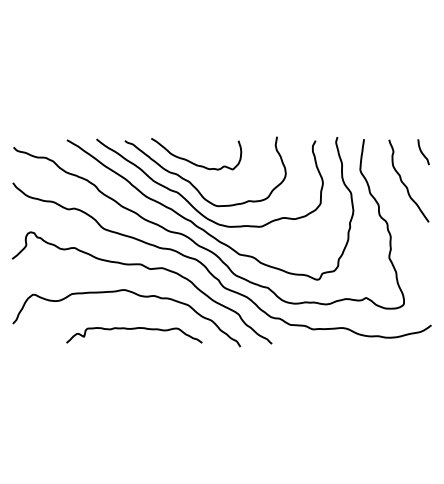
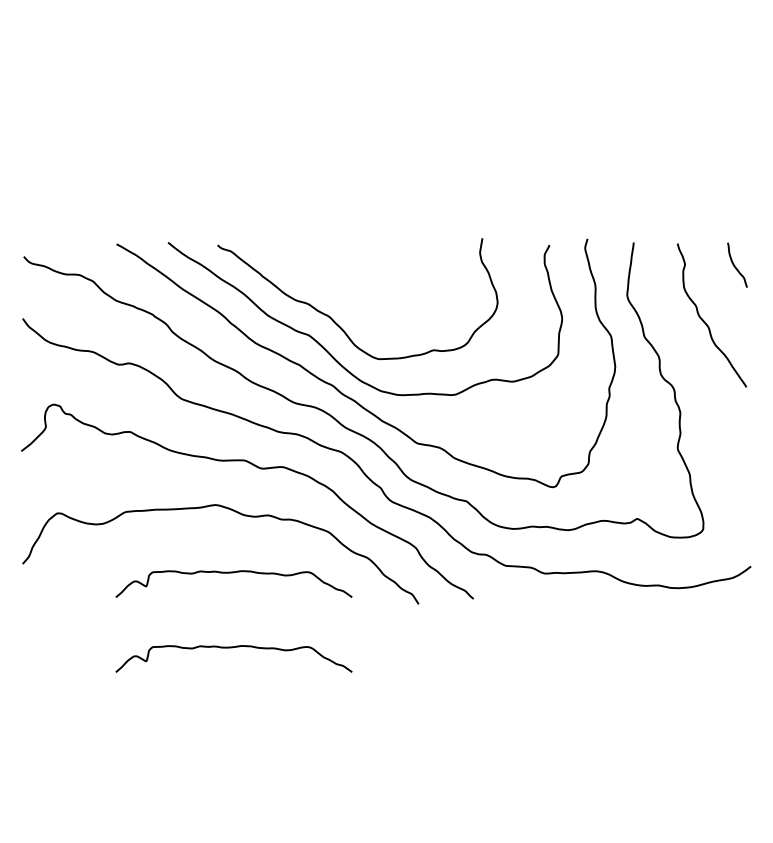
curve: (193, 162) -> (336, 283), removed
curve: (134, 372) -> (234, 648), added

